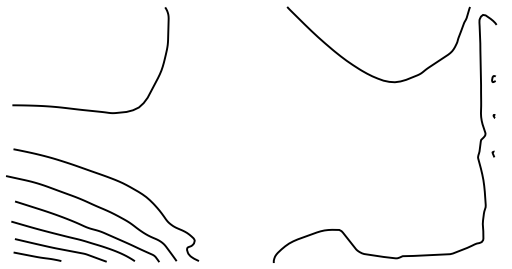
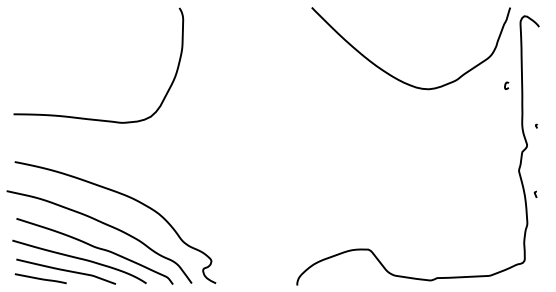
curve: (493, 78) -> (506, 85), moved
curve: (492, 153) -> (534, 193), moved

